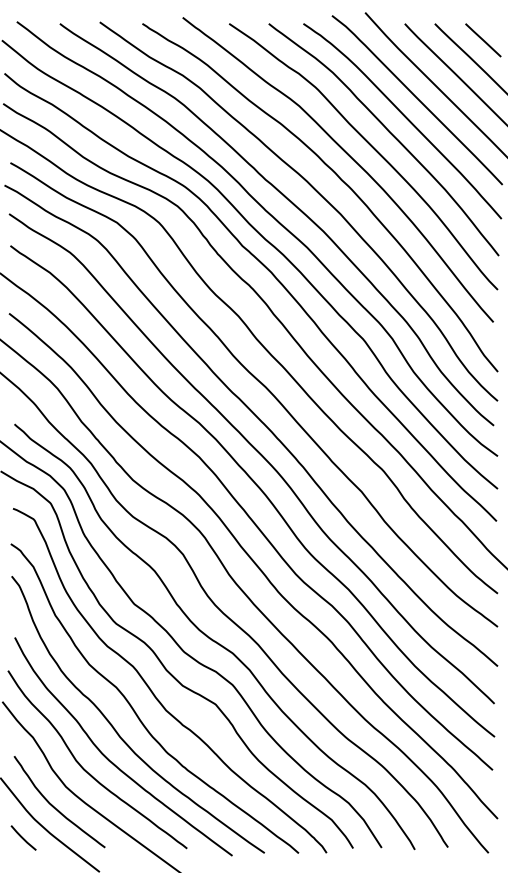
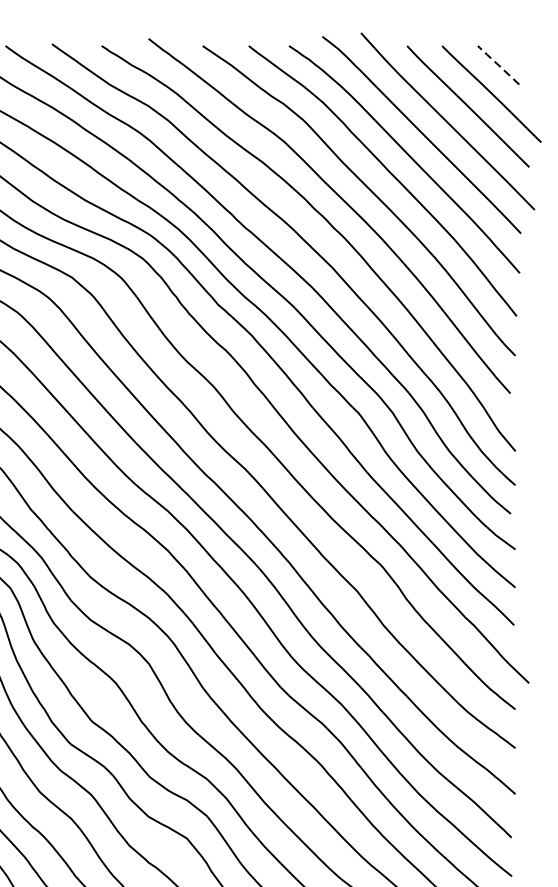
line: (482, 39) -> (497, 64), solid -> dashed

